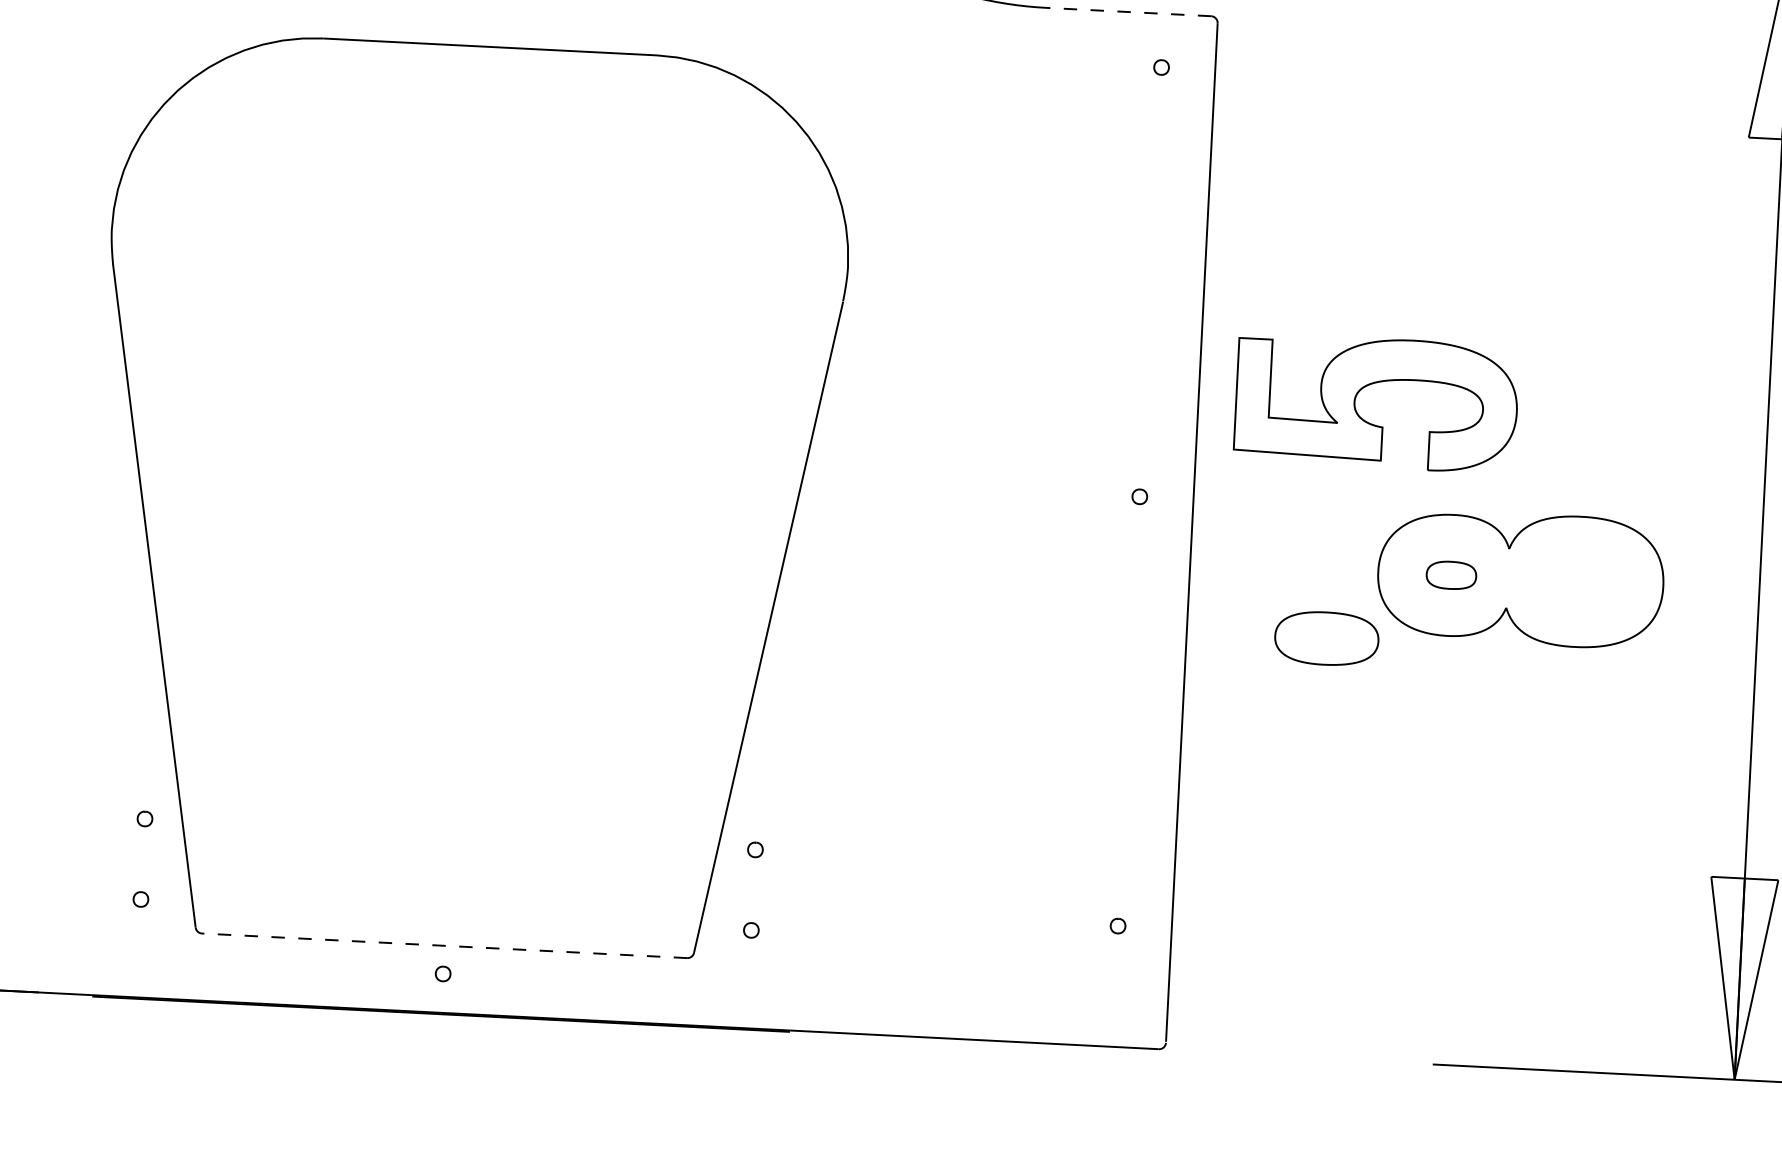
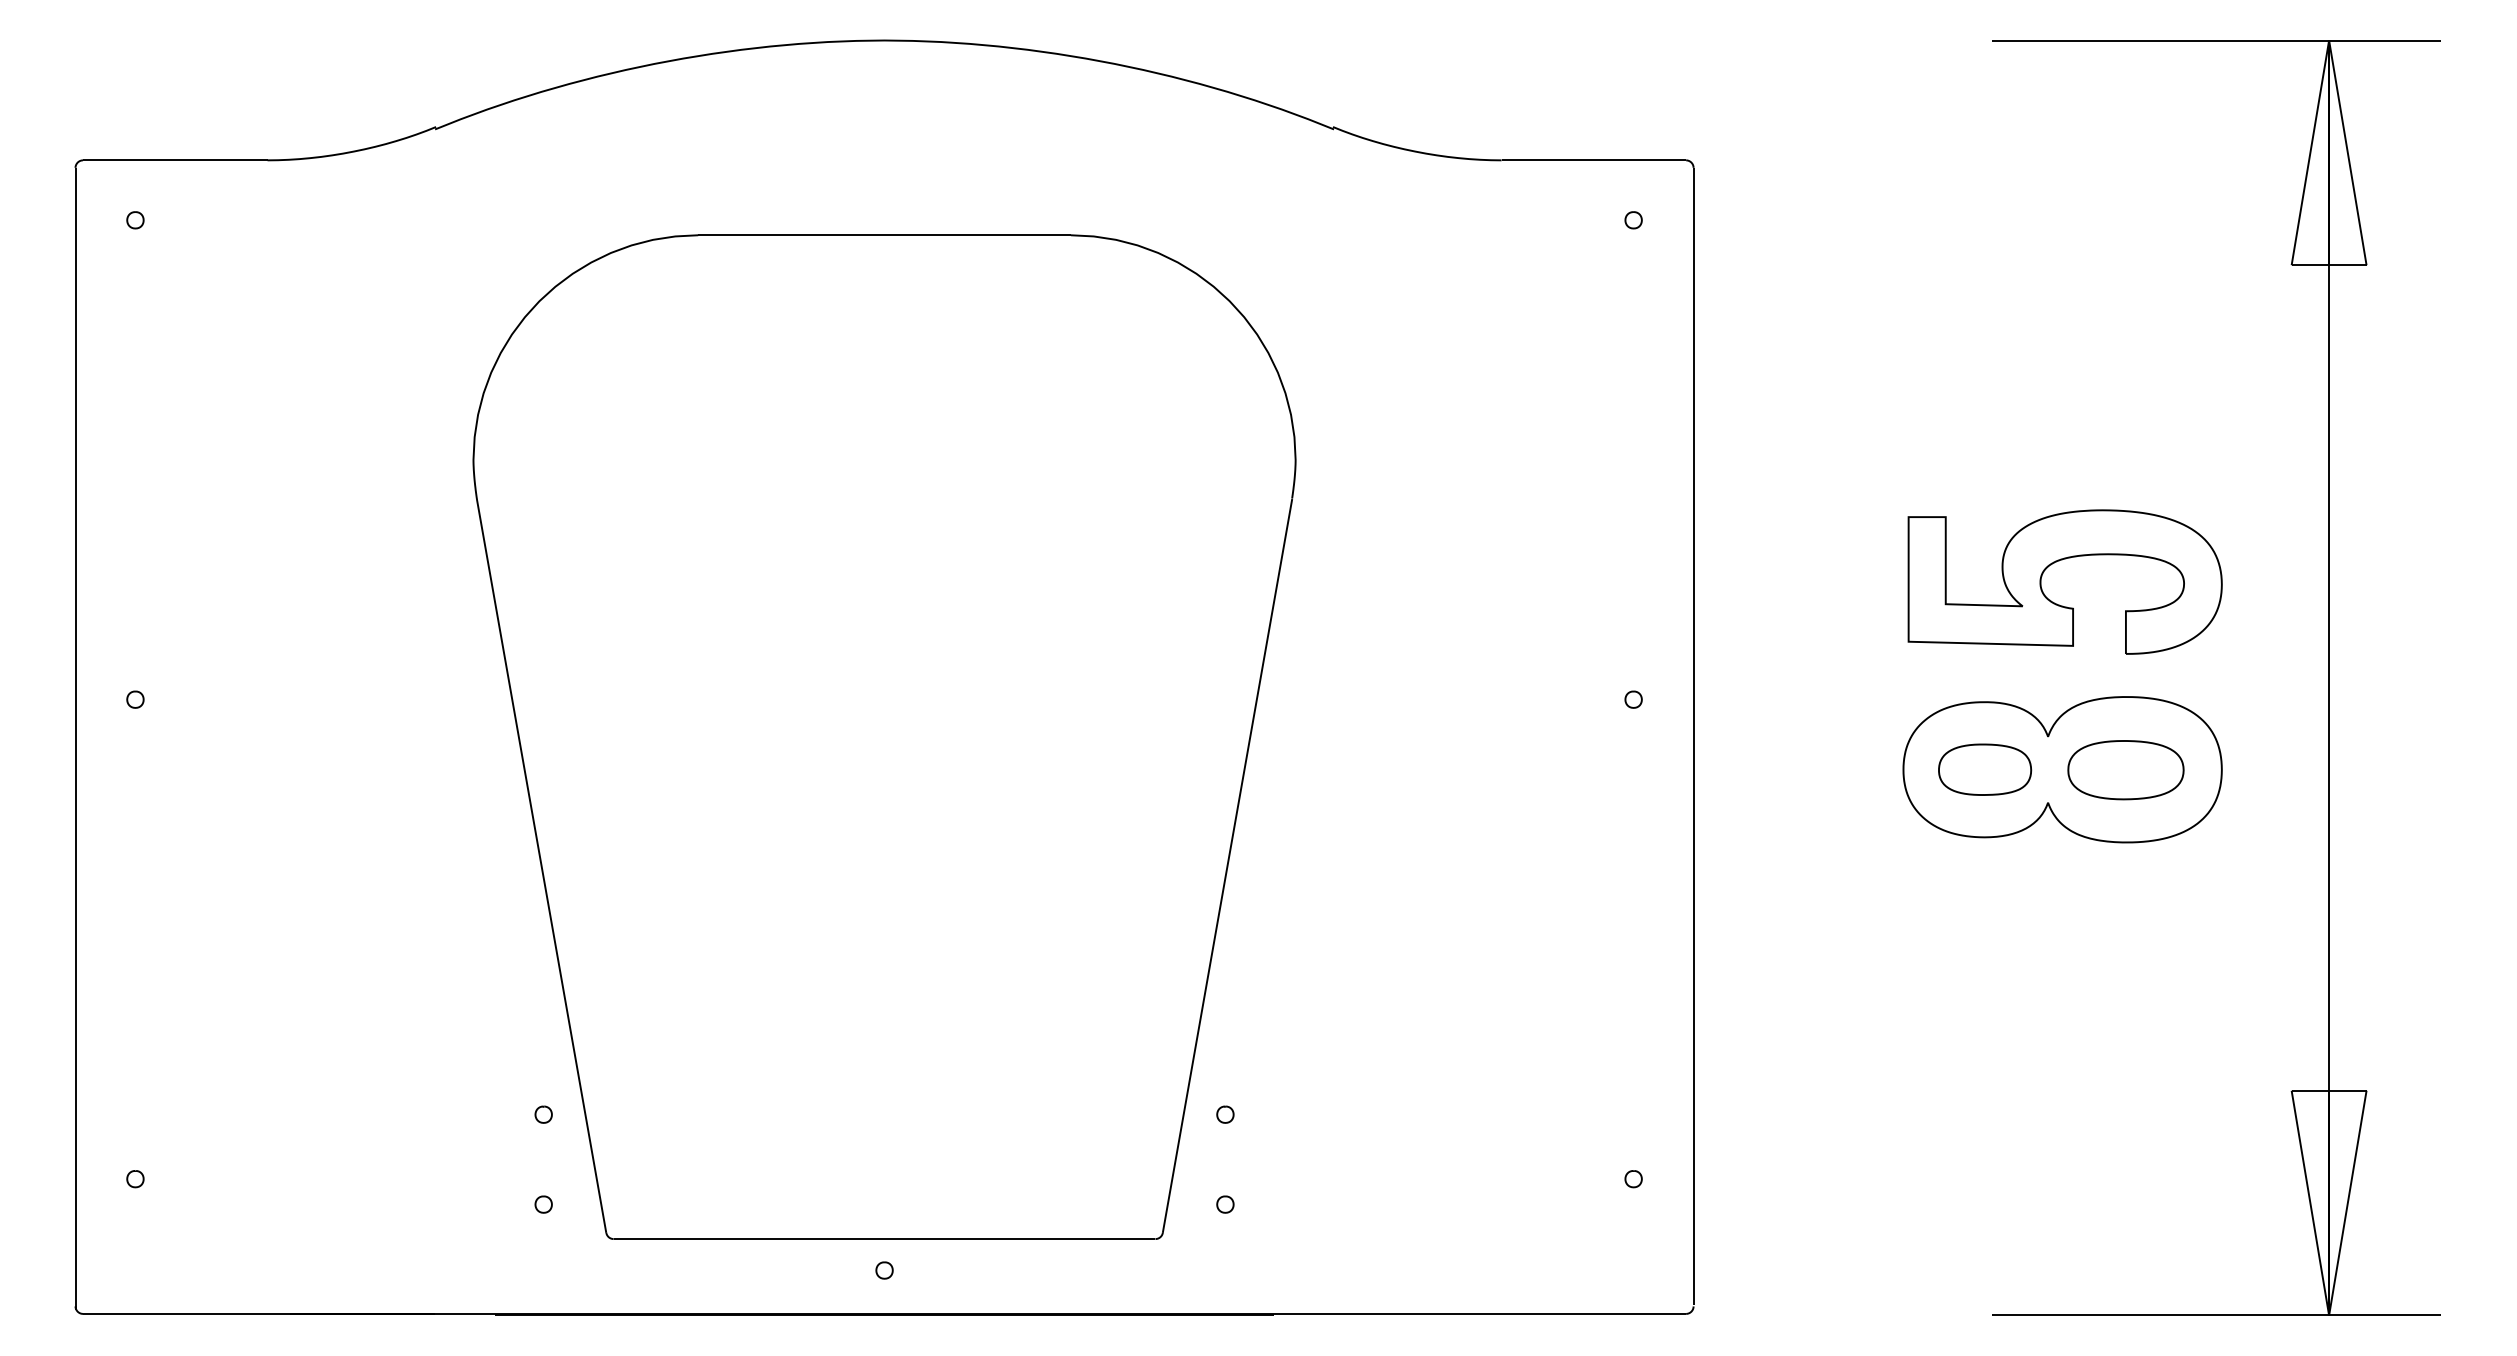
line: (1128, 12) -> (1593, 160), dashed -> solid
part: (1367, 386) -> (2054, 563), moved
part: (1451, 575) -> (1985, 769), size x1.67
part: (1326, 638) -> (2125, 770), moved
line: (444, 946) -> (884, 1239), dashed -> solid

